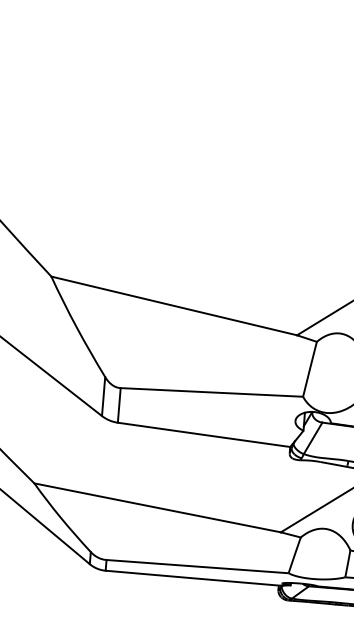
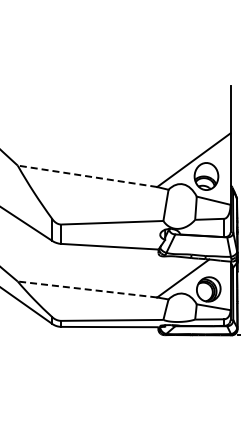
line: (174, 306) -> (87, 176), solid -> dashed
line: (157, 507) -> (87, 289), solid -> dashed

